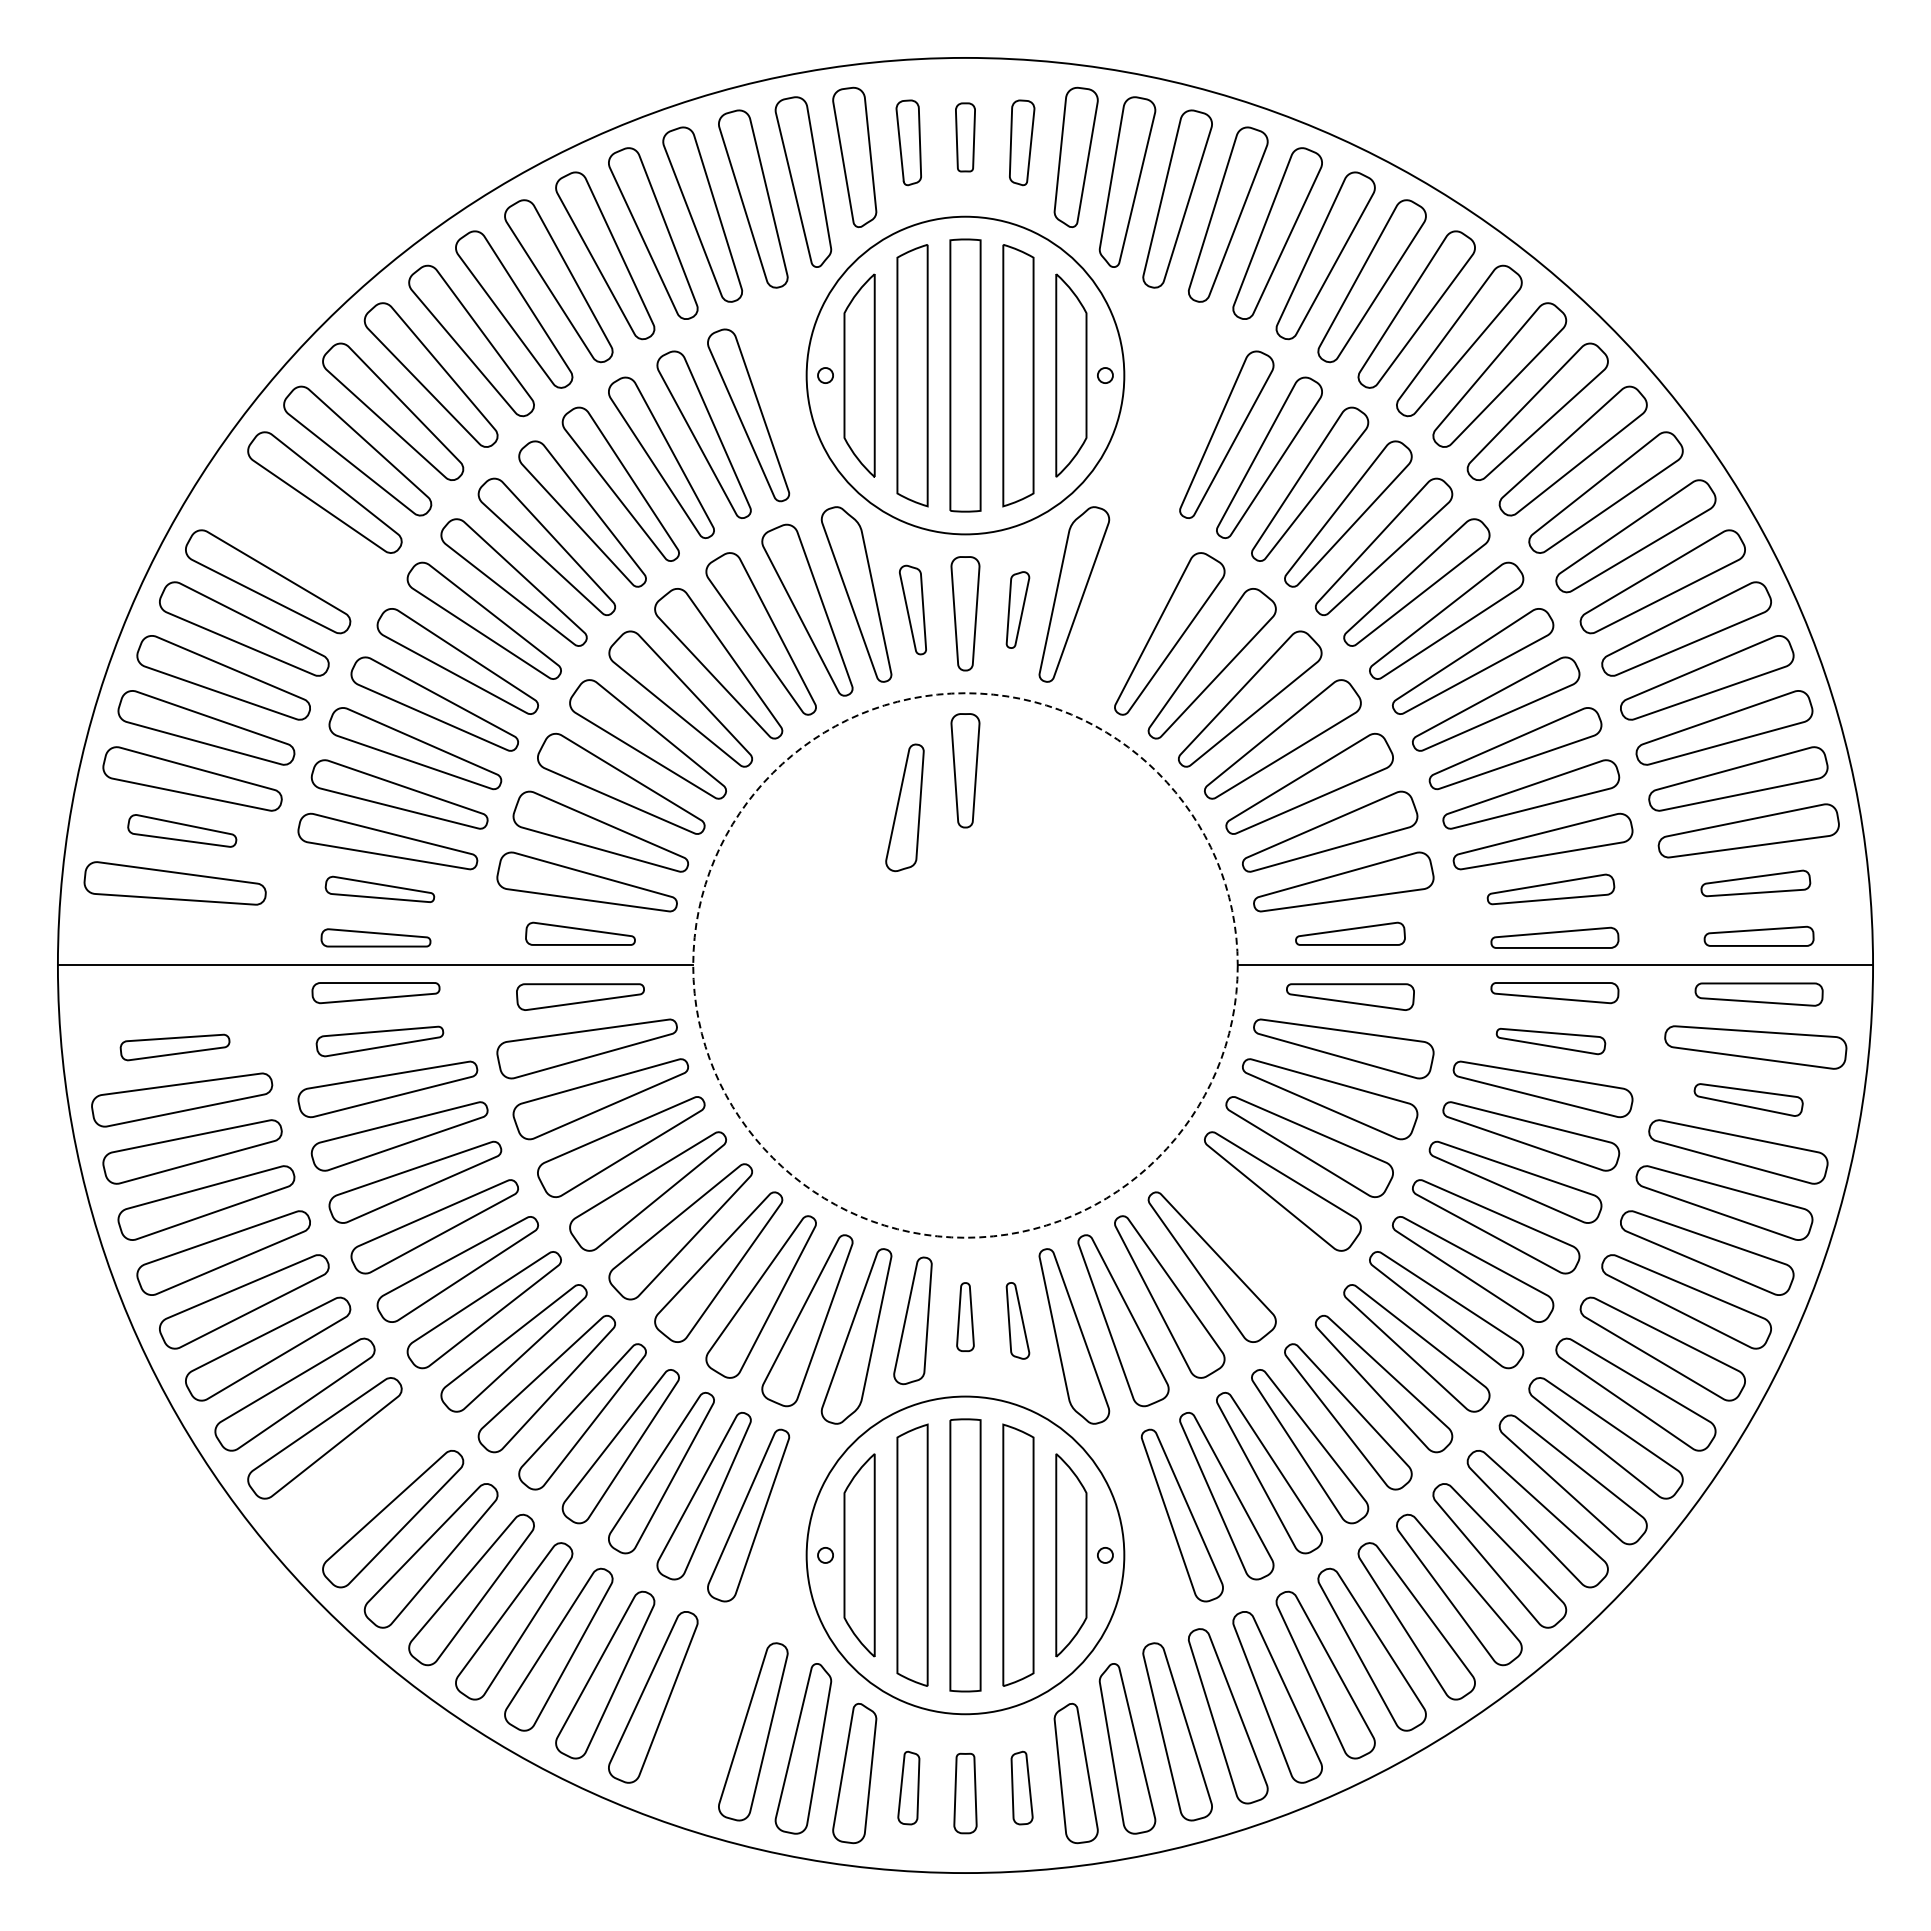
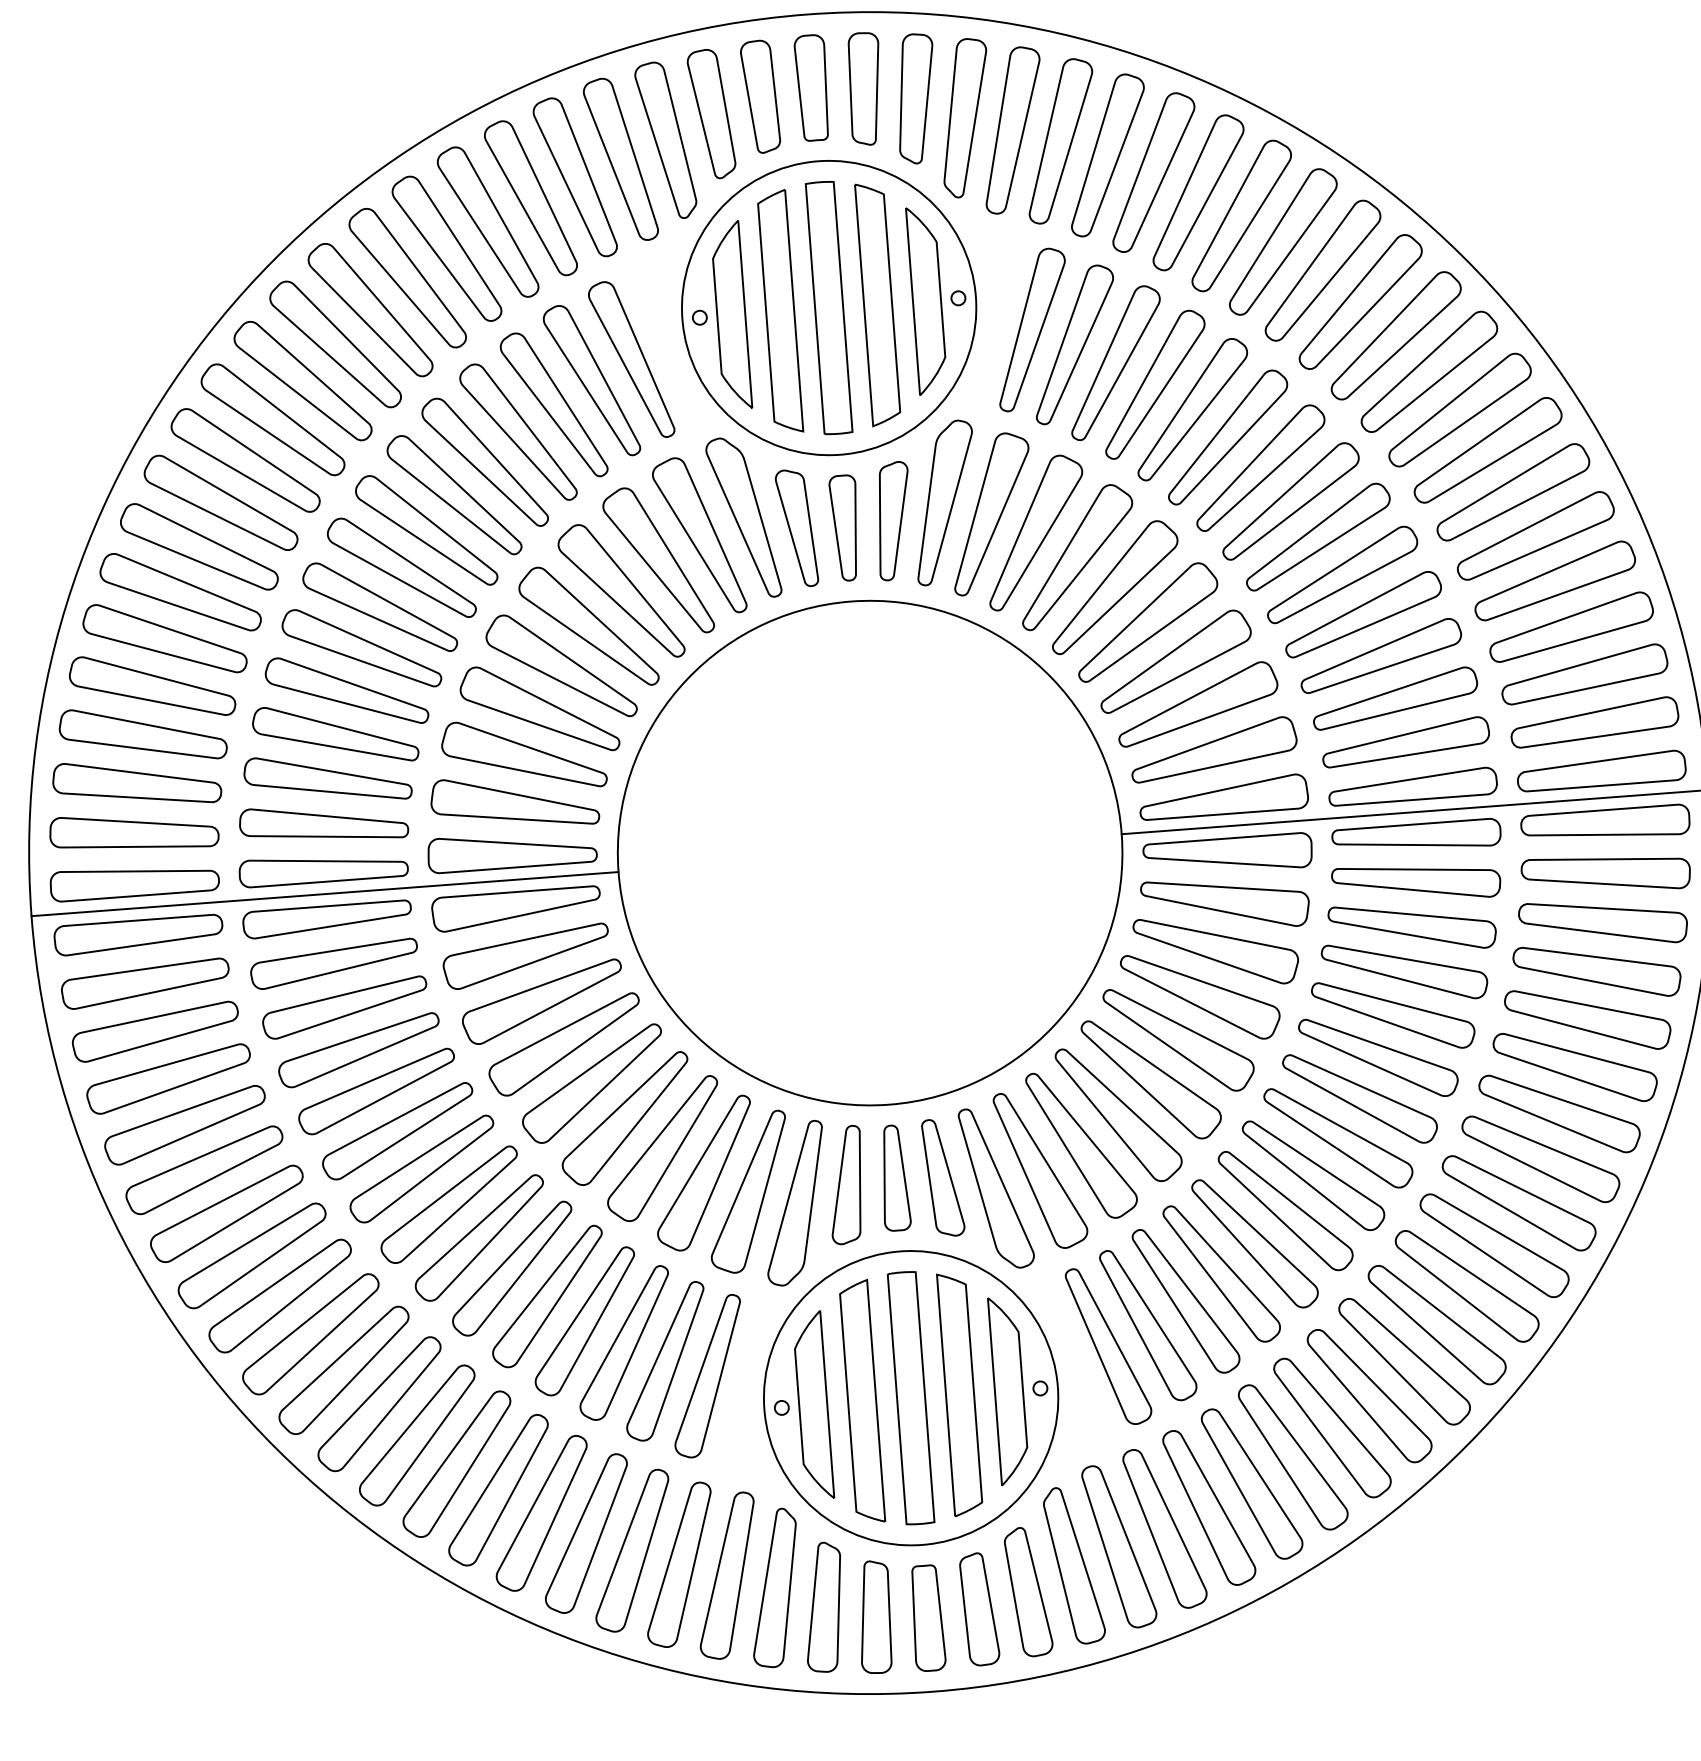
part: (965, 137) -> (812, 88), size x1.67
part: (908, 142) -> (760, 96), size x1.43
part: (1021, 142) -> (864, 88), size x1.43
part: (1181, 415) -> (1031, 329), added
part: (294, 536) -> (220, 503), added
part: (912, 609) -> (796, 527), size x1.43
part: (1017, 609) -> (893, 520), size x1.67
part: (1123, 609) -> (991, 513), added
part: (965, 770) -> (856, 672), removed
part: (904, 807) -> (802, 711), removed
part: (182, 830) -> (137, 782), size x1.67
part: (1755, 883) -> (1594, 722), size x1.67
part: (379, 889) -> (323, 823), size x1.67
part: (1550, 889) -> (1405, 742), size x1.43
part: (580, 933) -> (512, 850), size x1.67
part: (1350, 933) -> (1223, 796), size x1.67
part: (171, 936) -> (134, 881), added
part: (1758, 936) -> (1600, 771), size x1.67
part: (375, 937) -> (323, 868), size x1.67
part: (1554, 937) -> (1412, 786), size x1.43
circle: (965, 965) -> (870, 853), dashed -> solid
part: (375, 992) -> (326, 919), size x1.43
part: (1554, 992) -> (1416, 837), size x1.43
part: (171, 994) -> (138, 935), added
part: (1758, 994) -> (1604, 824), size x1.43
part: (580, 996) -> (516, 908), size x1.43
part: (1350, 996) -> (1228, 855), size x1.43
part: (379, 1041) -> (333, 964), size x1.43
part: (1550, 1041) -> (1415, 882), size x1.67
part: (174, 1047) -> (144, 983), size x1.67
part: (1748, 1099) -> (1602, 922), size x1.67
part: (1250, 1231) -> (1151, 1079), added
part: (965, 1316) -> (894, 1177), size x1.67
part: (1017, 1320) -> (942, 1177), size x1.67
part: (357, 1479) -> (344, 1370), added
part: (702, 1716) -> (679, 1565), added
part: (908, 1787) -> (874, 1616), size x1.67
part: (1021, 1787) -> (979, 1608), size x1.67
part: (965, 1793) -> (927, 1618), size x1.43

